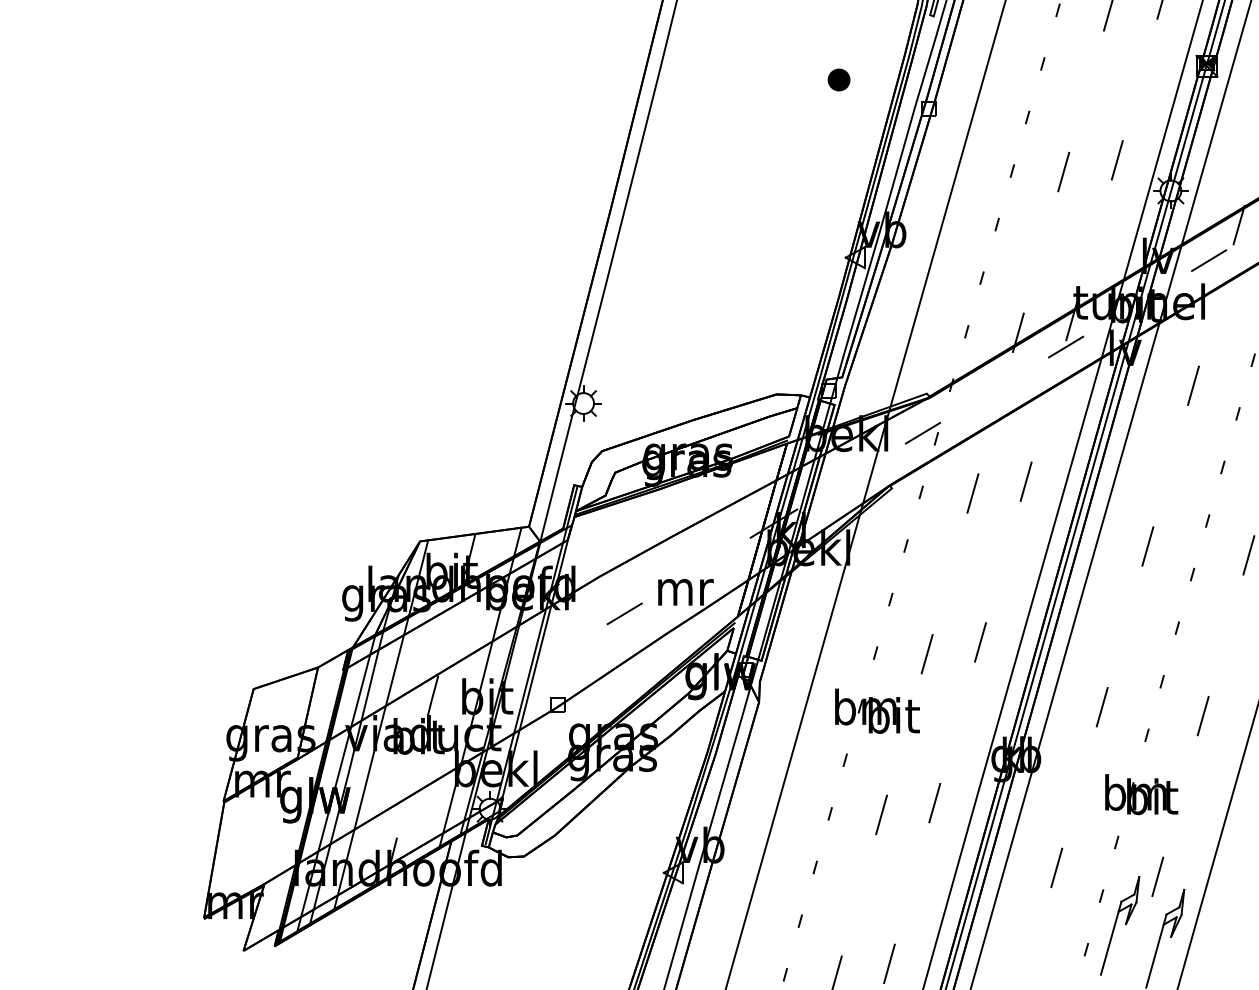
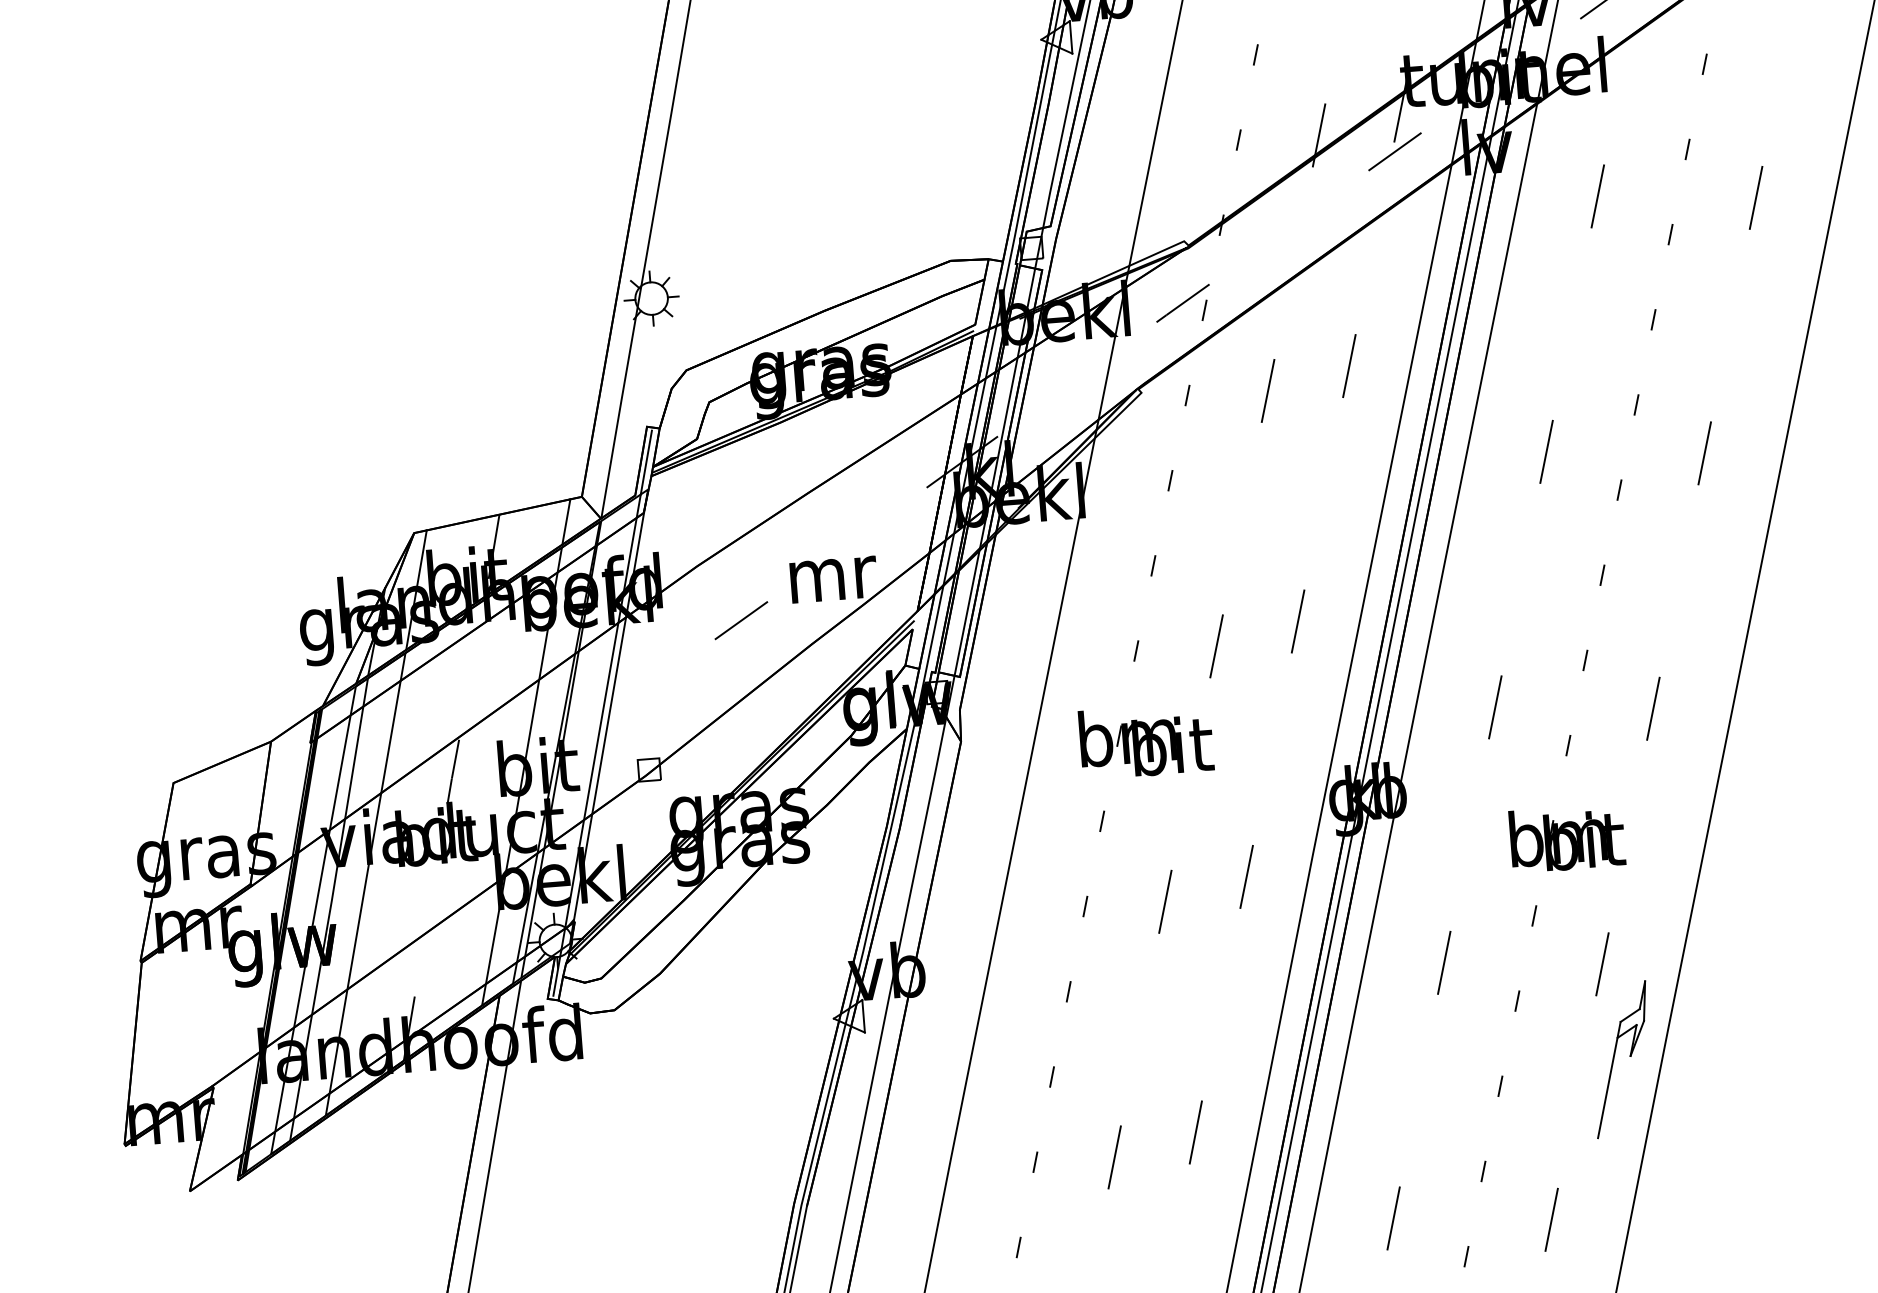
part: (1120, 925) -> (1550, 1044), removed

